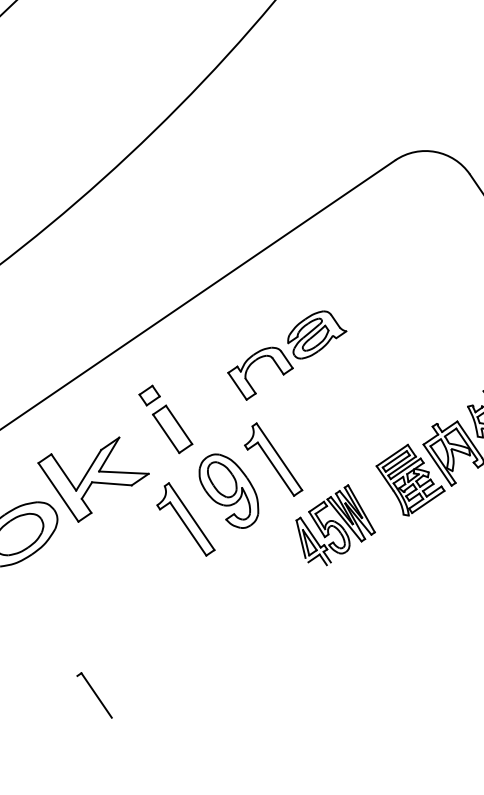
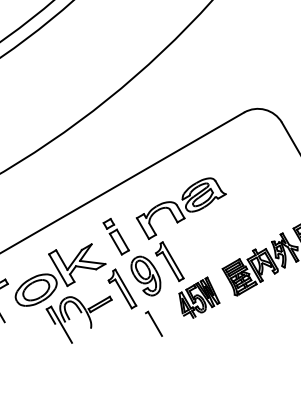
part: (286, 355) -> (180, 208), size x1.43
part: (107, 573) -> (80, 313), added
part: (93, 694) -> (153, 323), moved

